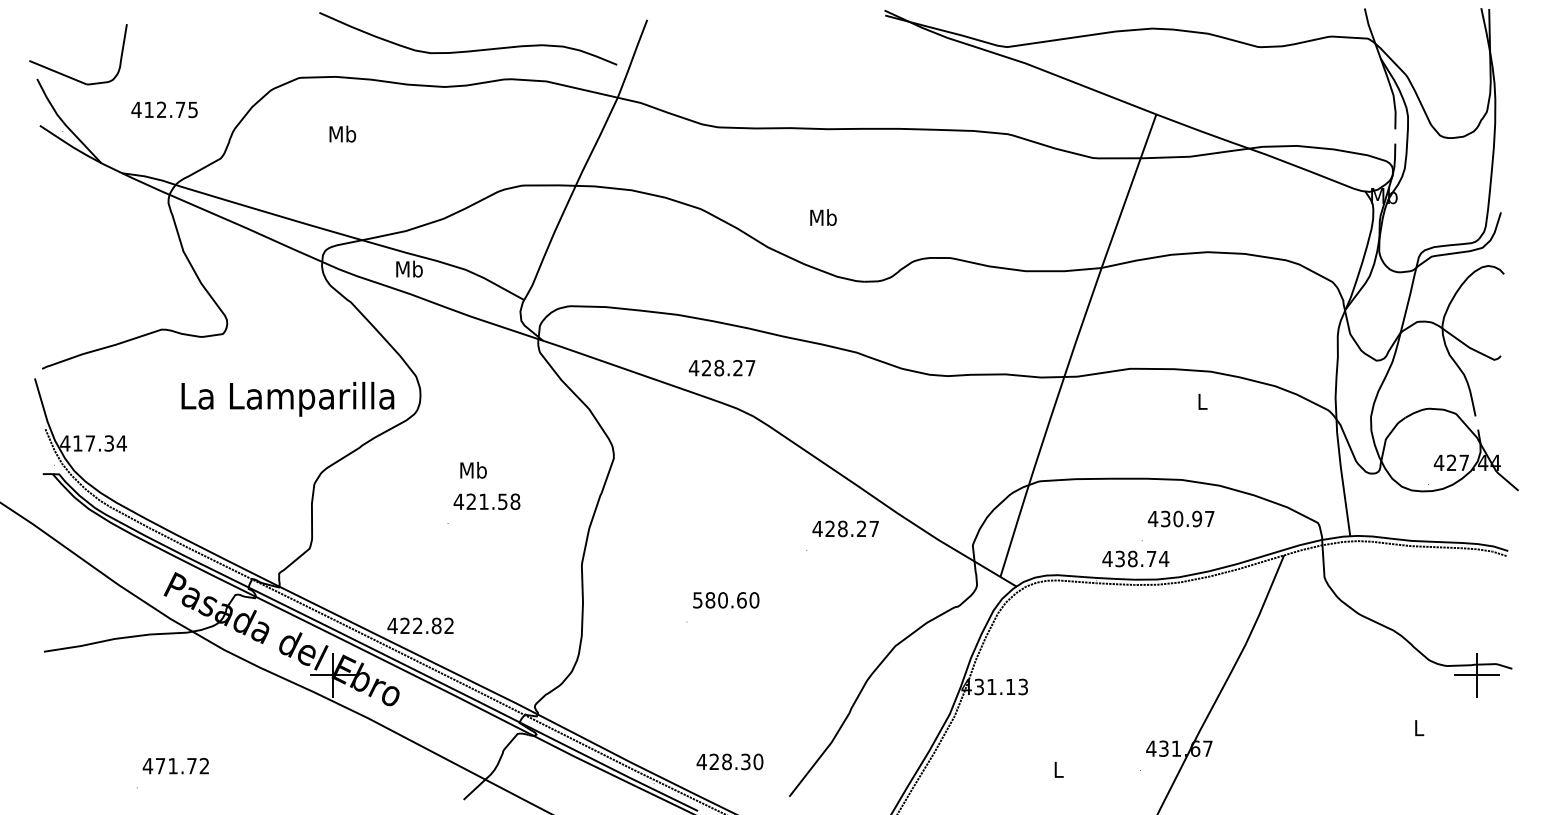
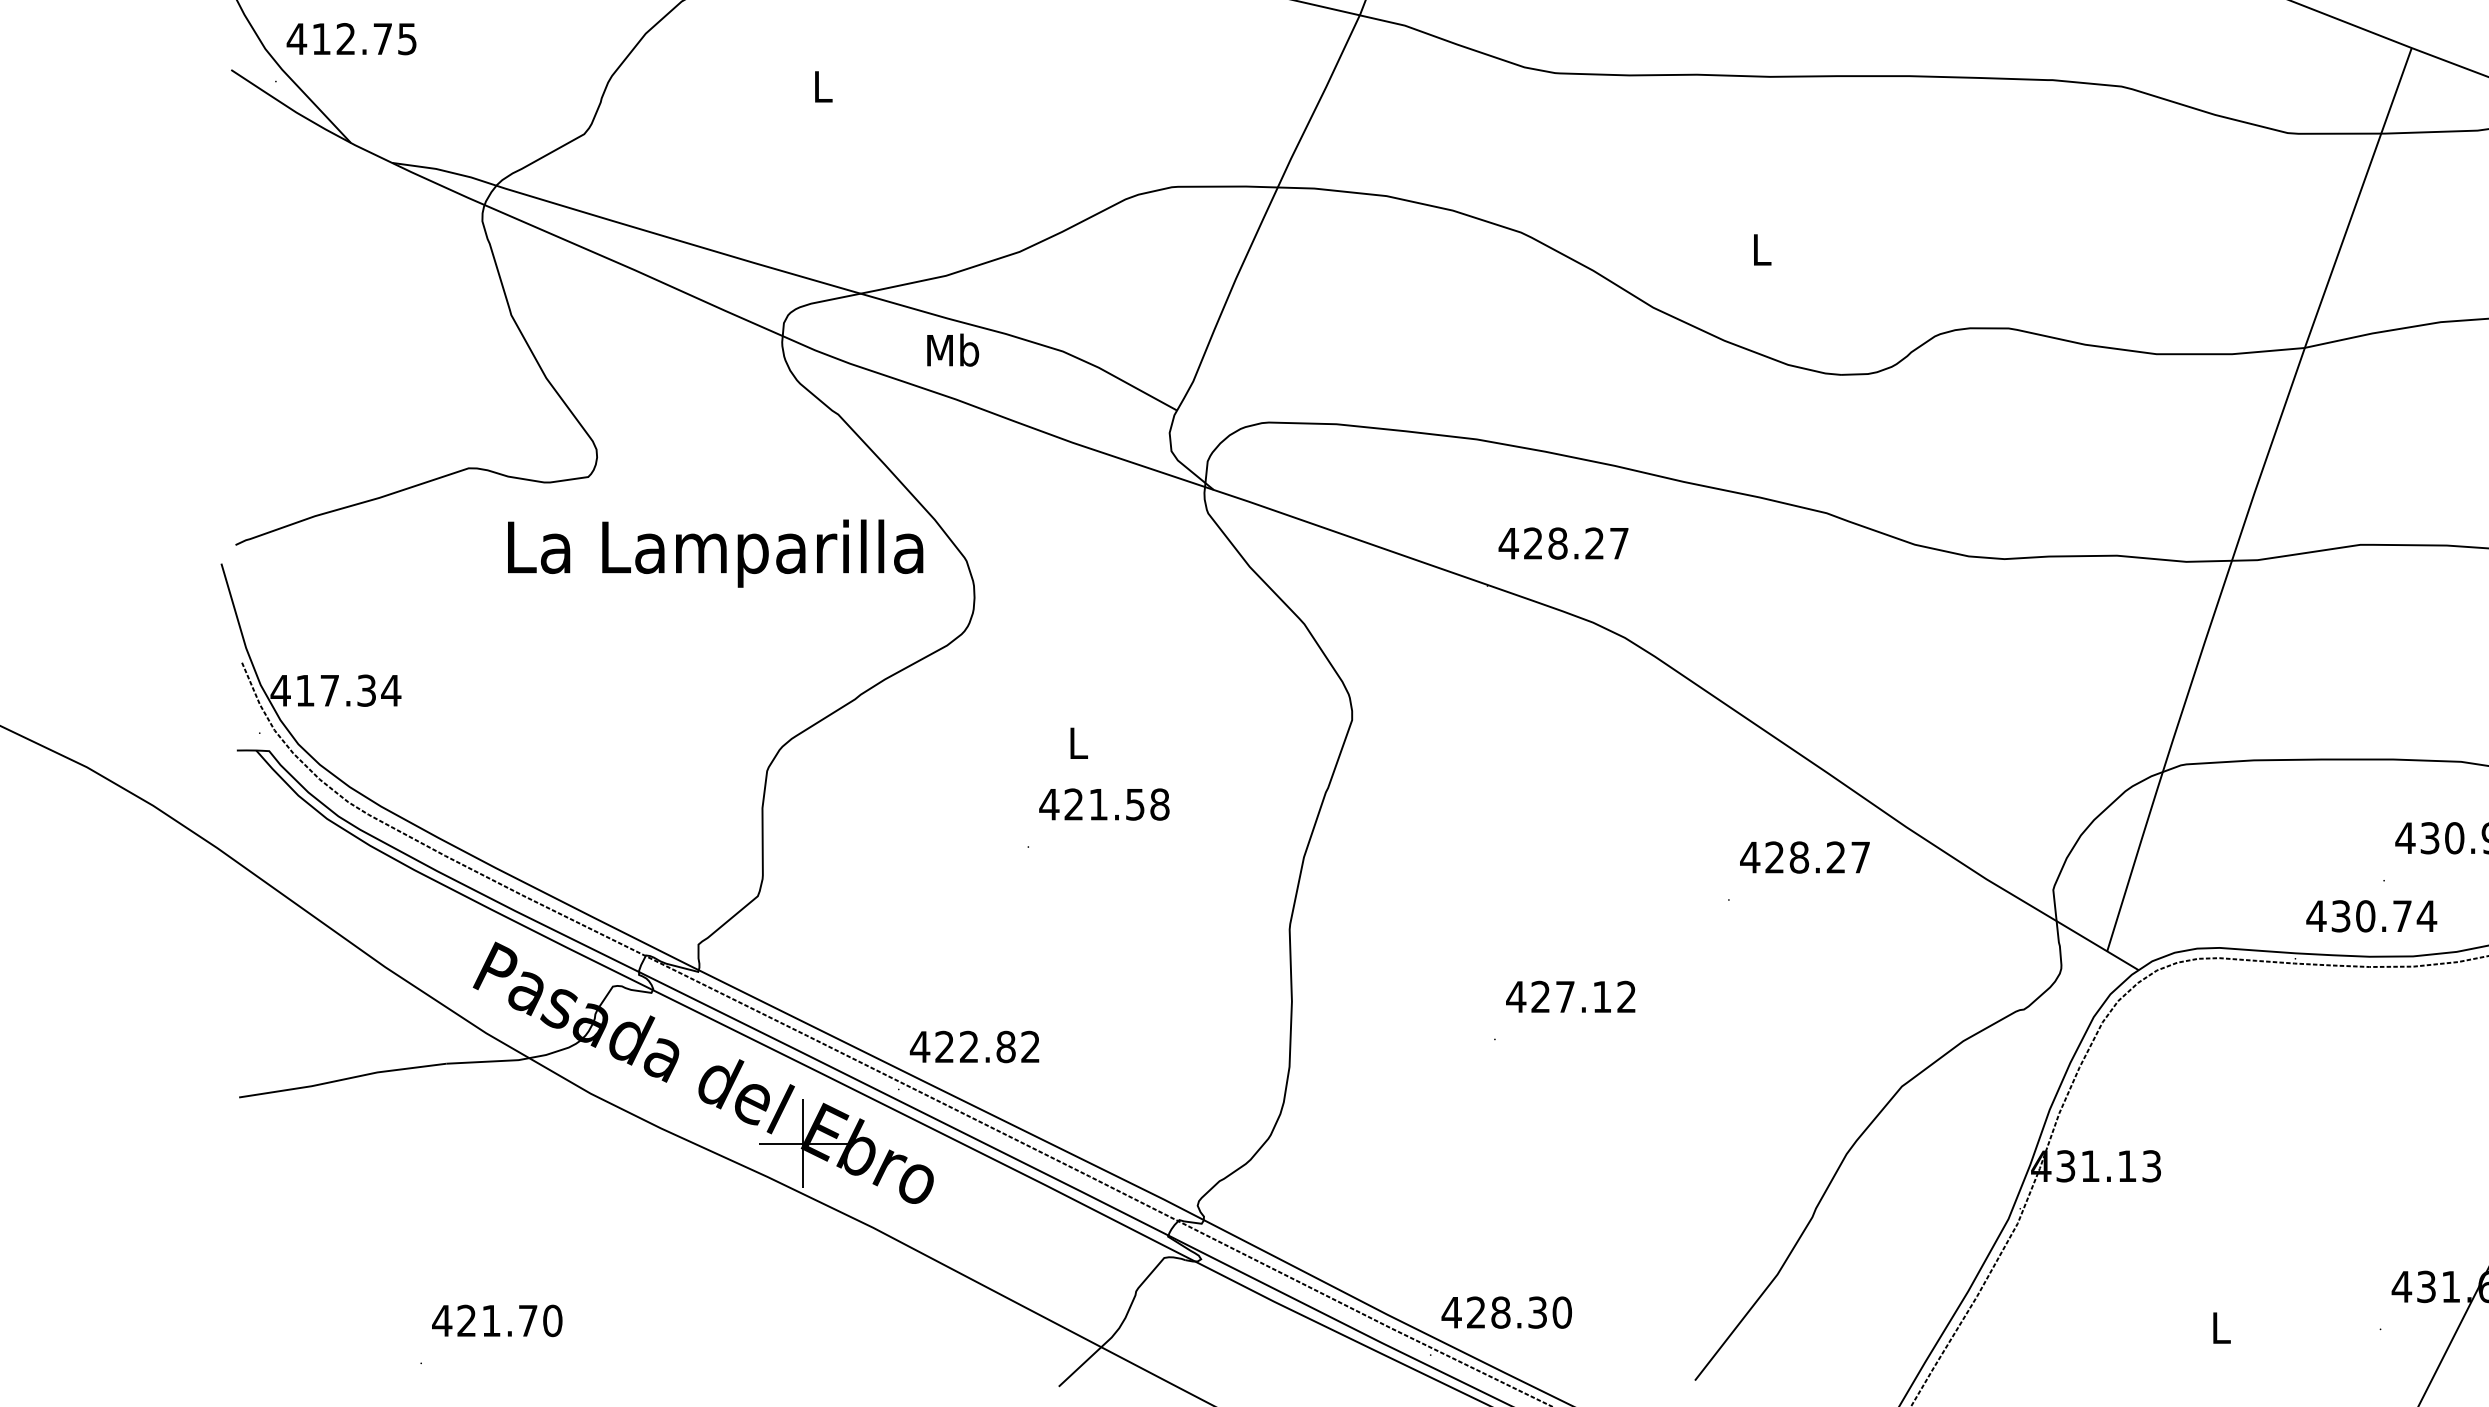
text: (164, 109) -> (351, 38), moved
text: (342, 133) -> (822, 85), Mb -> L
text: (823, 217) -> (1761, 249), Mb -> L
text: (287, 398) -> (714, 552), moved
text: (473, 469) -> (1078, 741), Mb -> L
text: (1132, 558) -> (2365, 915), 438.74 -> 430.74
text: (725, 600) -> (1570, 997), 580.60 -> 427.12
text: (729, 761) -> (1505, 1311), moved
text: (182, 766) -> (509, 1321), 471.72 -> 421.70

